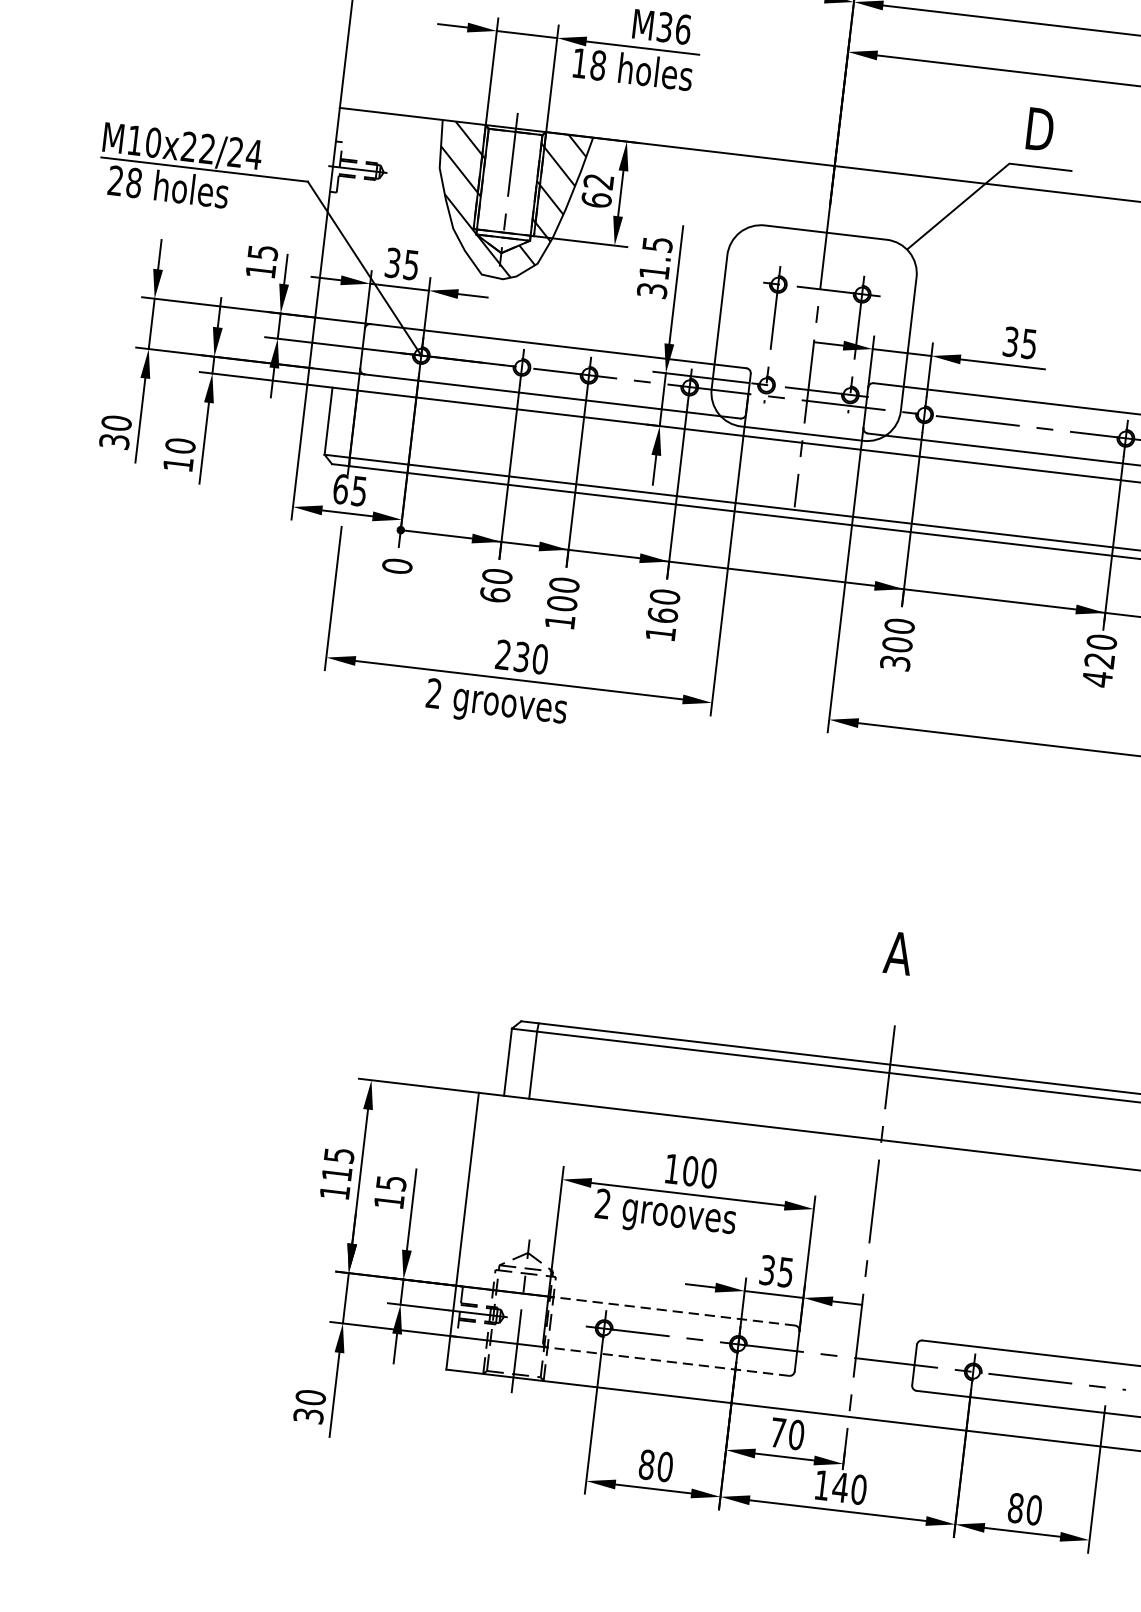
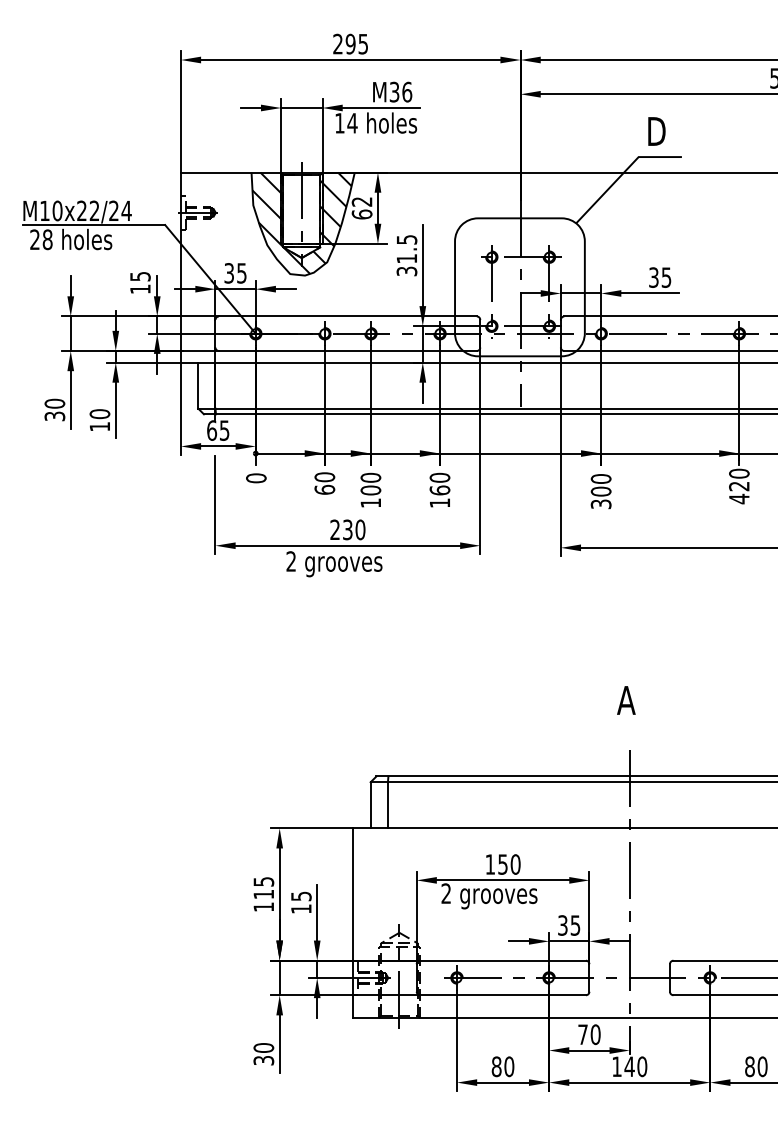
text: (598, 65) -> (352, 123), 18 -> 14
text: (689, 1171) -> (502, 864), 100 -> 150
line: (674, 1311) -> (503, 960), dashed -> solid
line: (668, 1362) -> (503, 995), dashed -> solid

